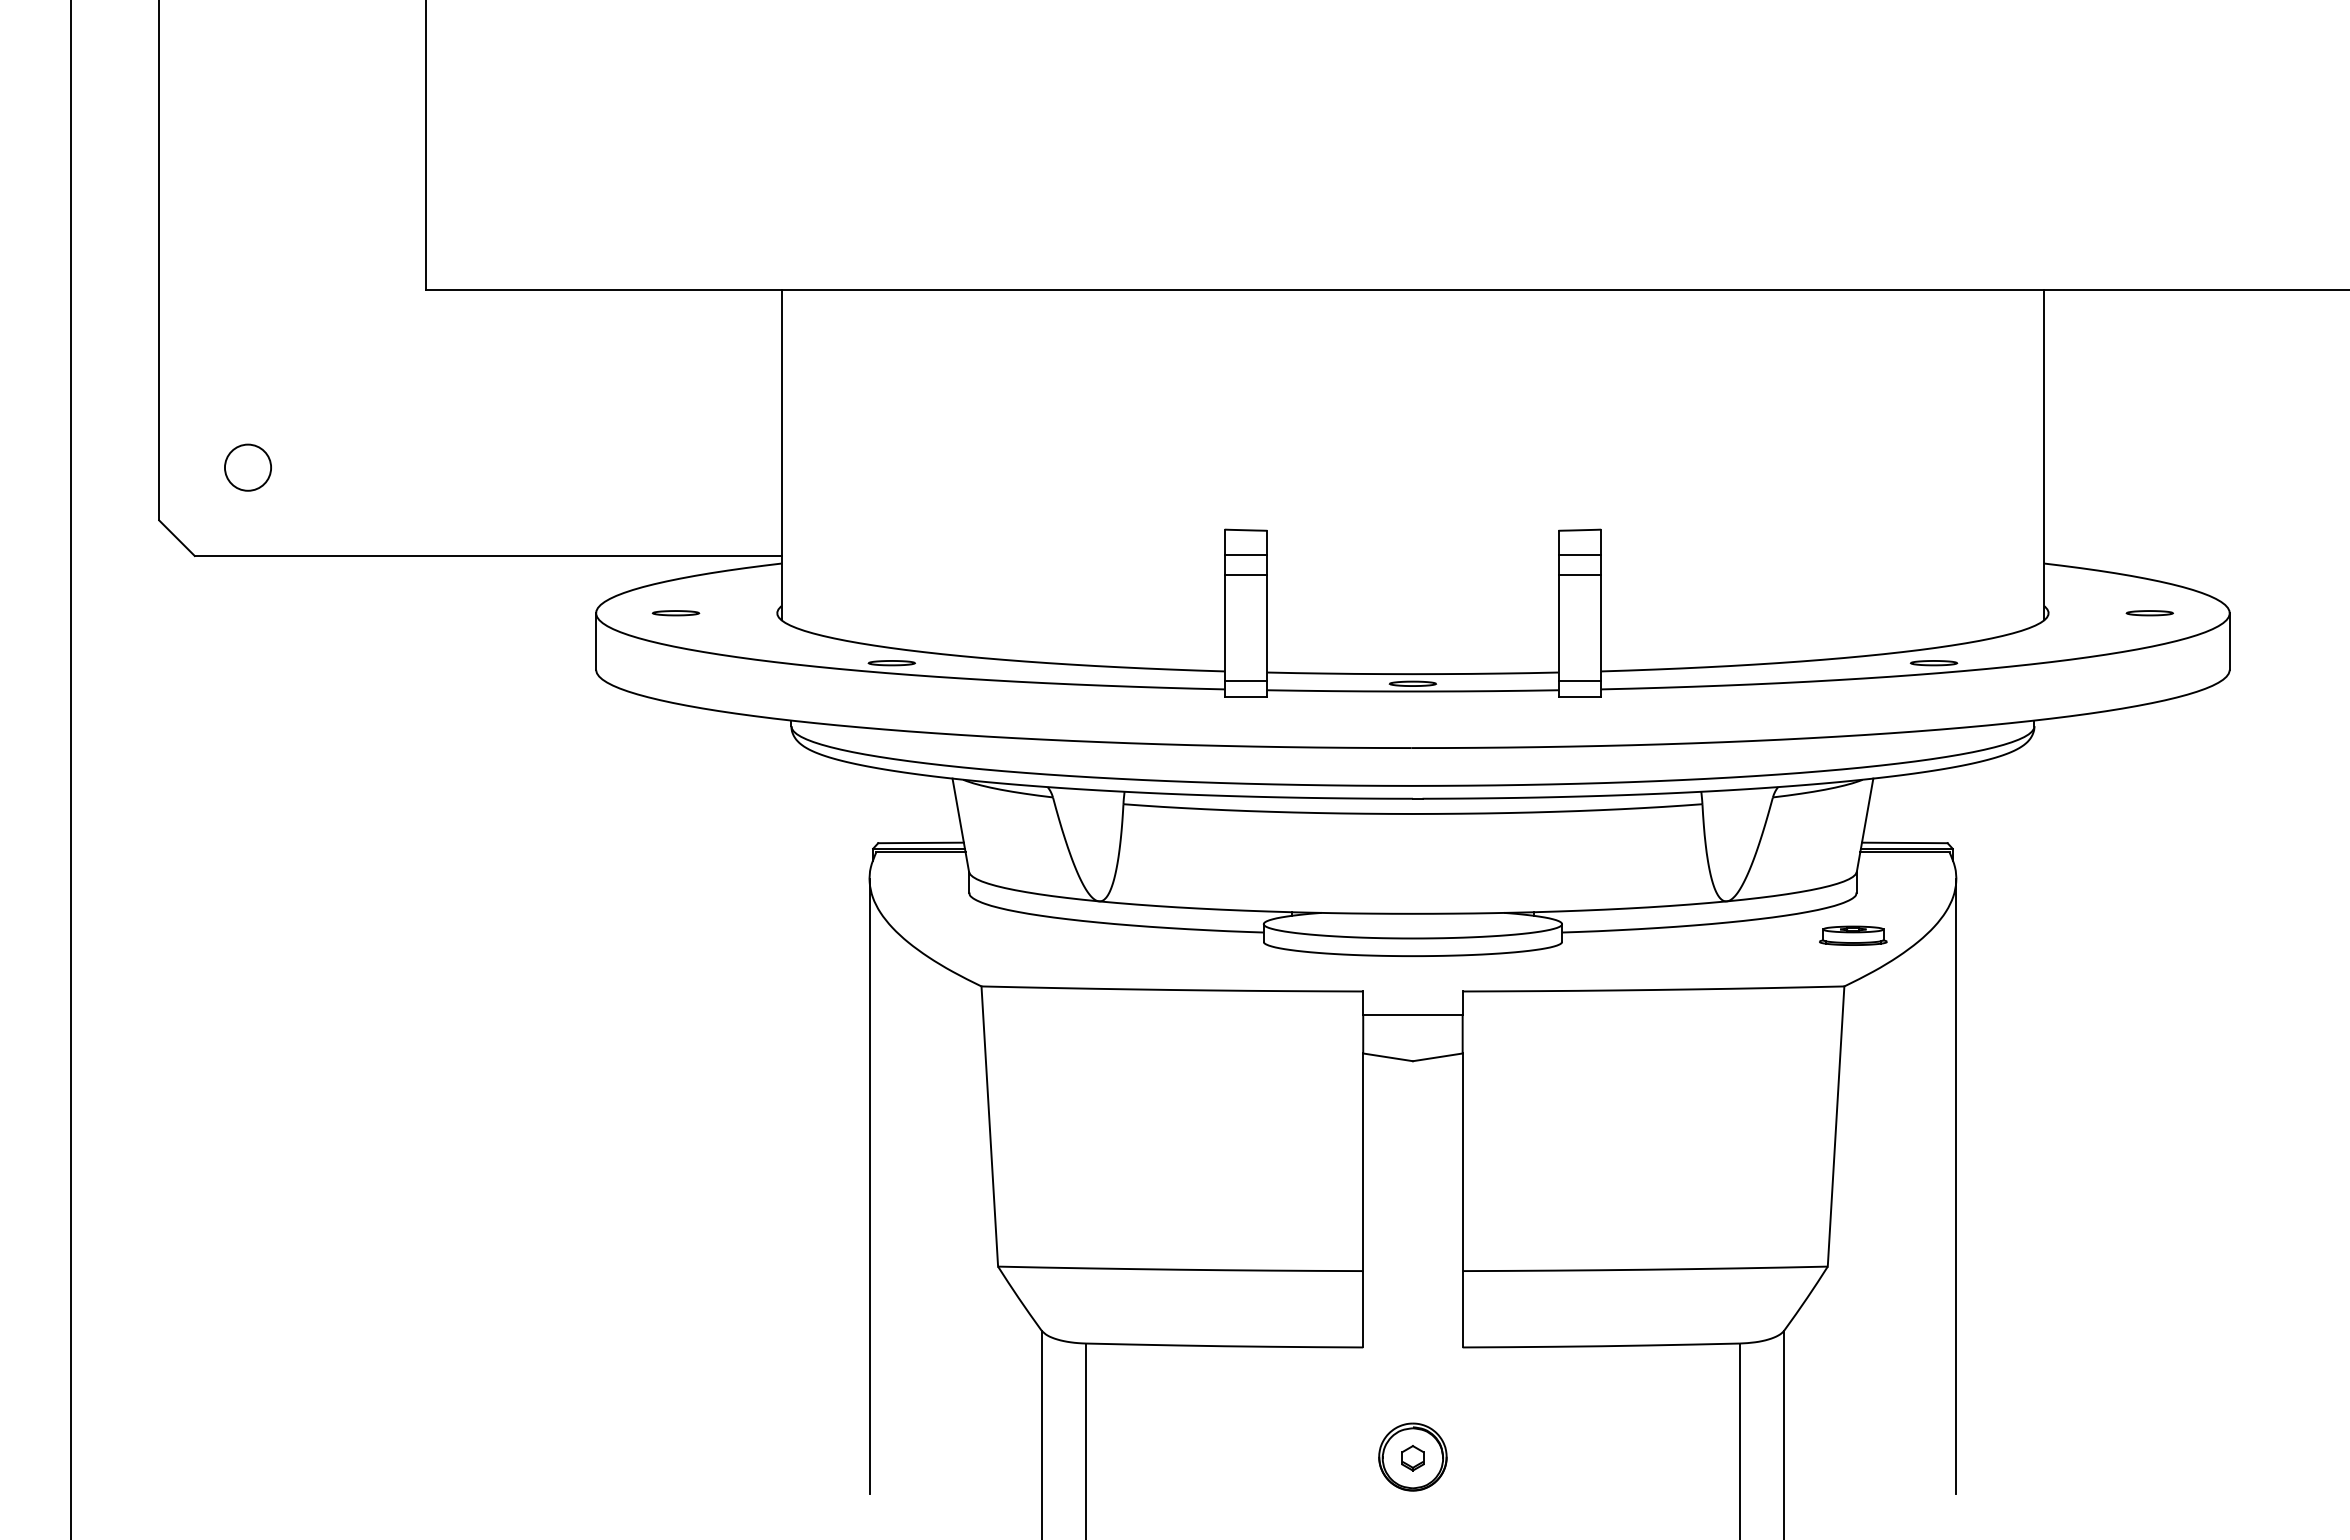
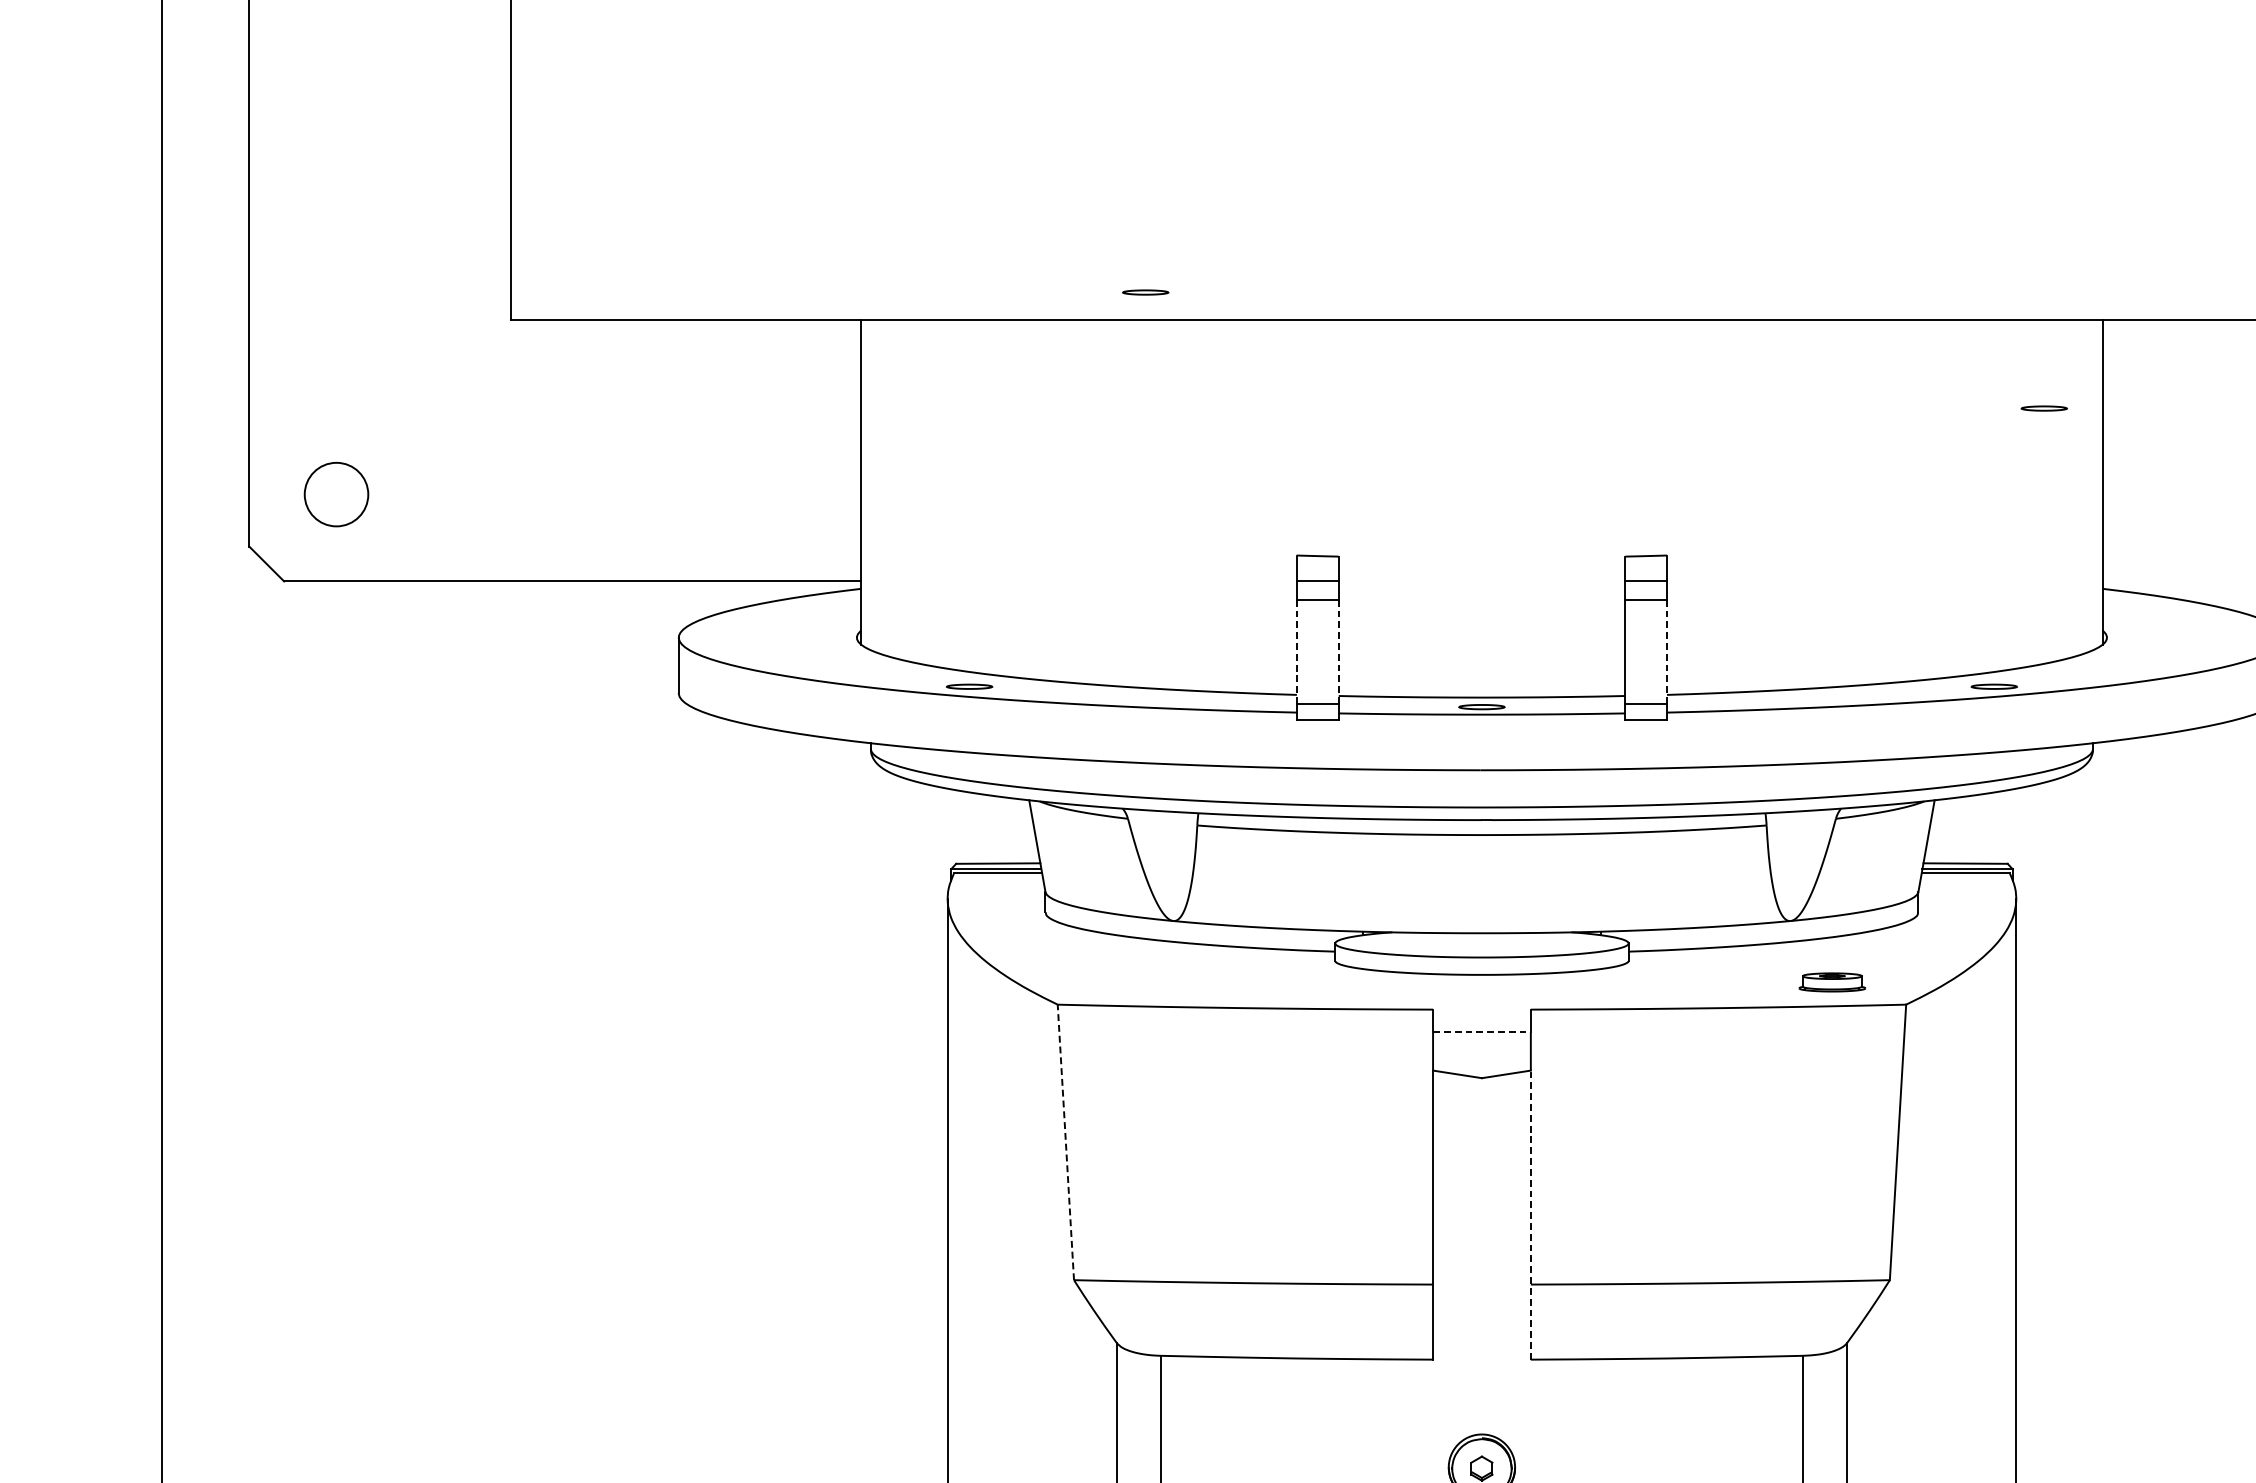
circle: (247, 467) -> (335, 494), size x1.4
part: (675, 613) -> (1145, 292), moved
part: (2149, 613) -> (2043, 408), moved
line: (1224, 627) -> (1296, 651), solid -> dashed
line: (1267, 628) -> (1338, 652), solid -> dashed
line: (1601, 628) -> (1667, 652), solid -> dashed
part: (1853, 935) -> (1832, 982), moved
line: (1412, 1014) -> (1481, 1032), solid -> dashed
line: (989, 1126) -> (1065, 1142), solid -> dashed
line: (1462, 1200) -> (1530, 1215), solid -> dashed

